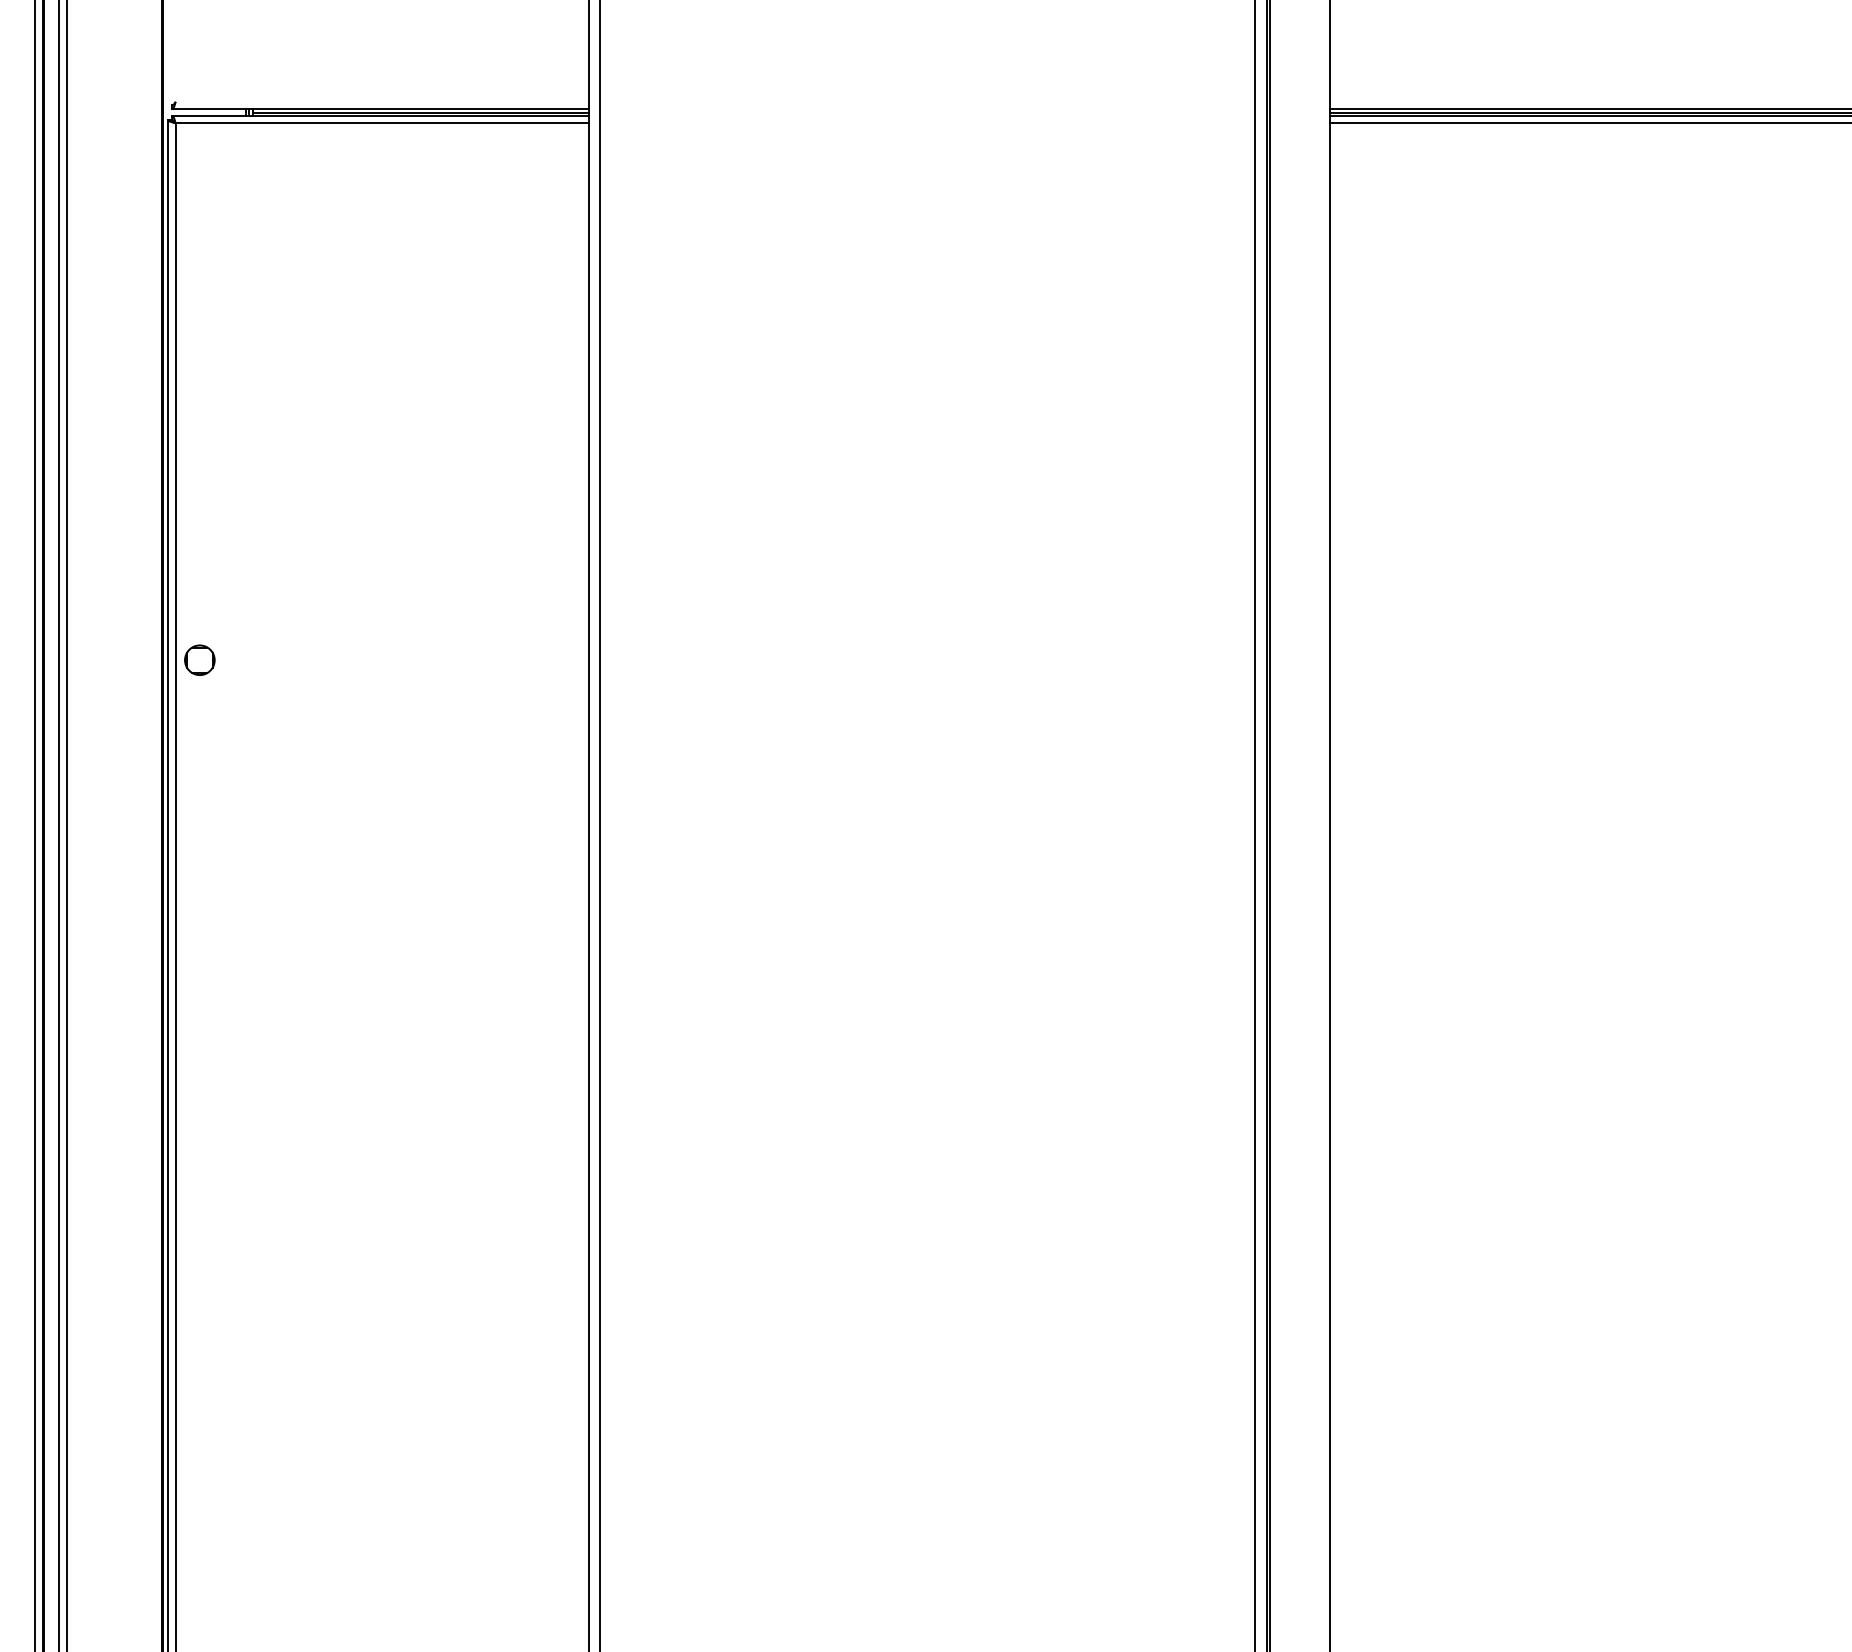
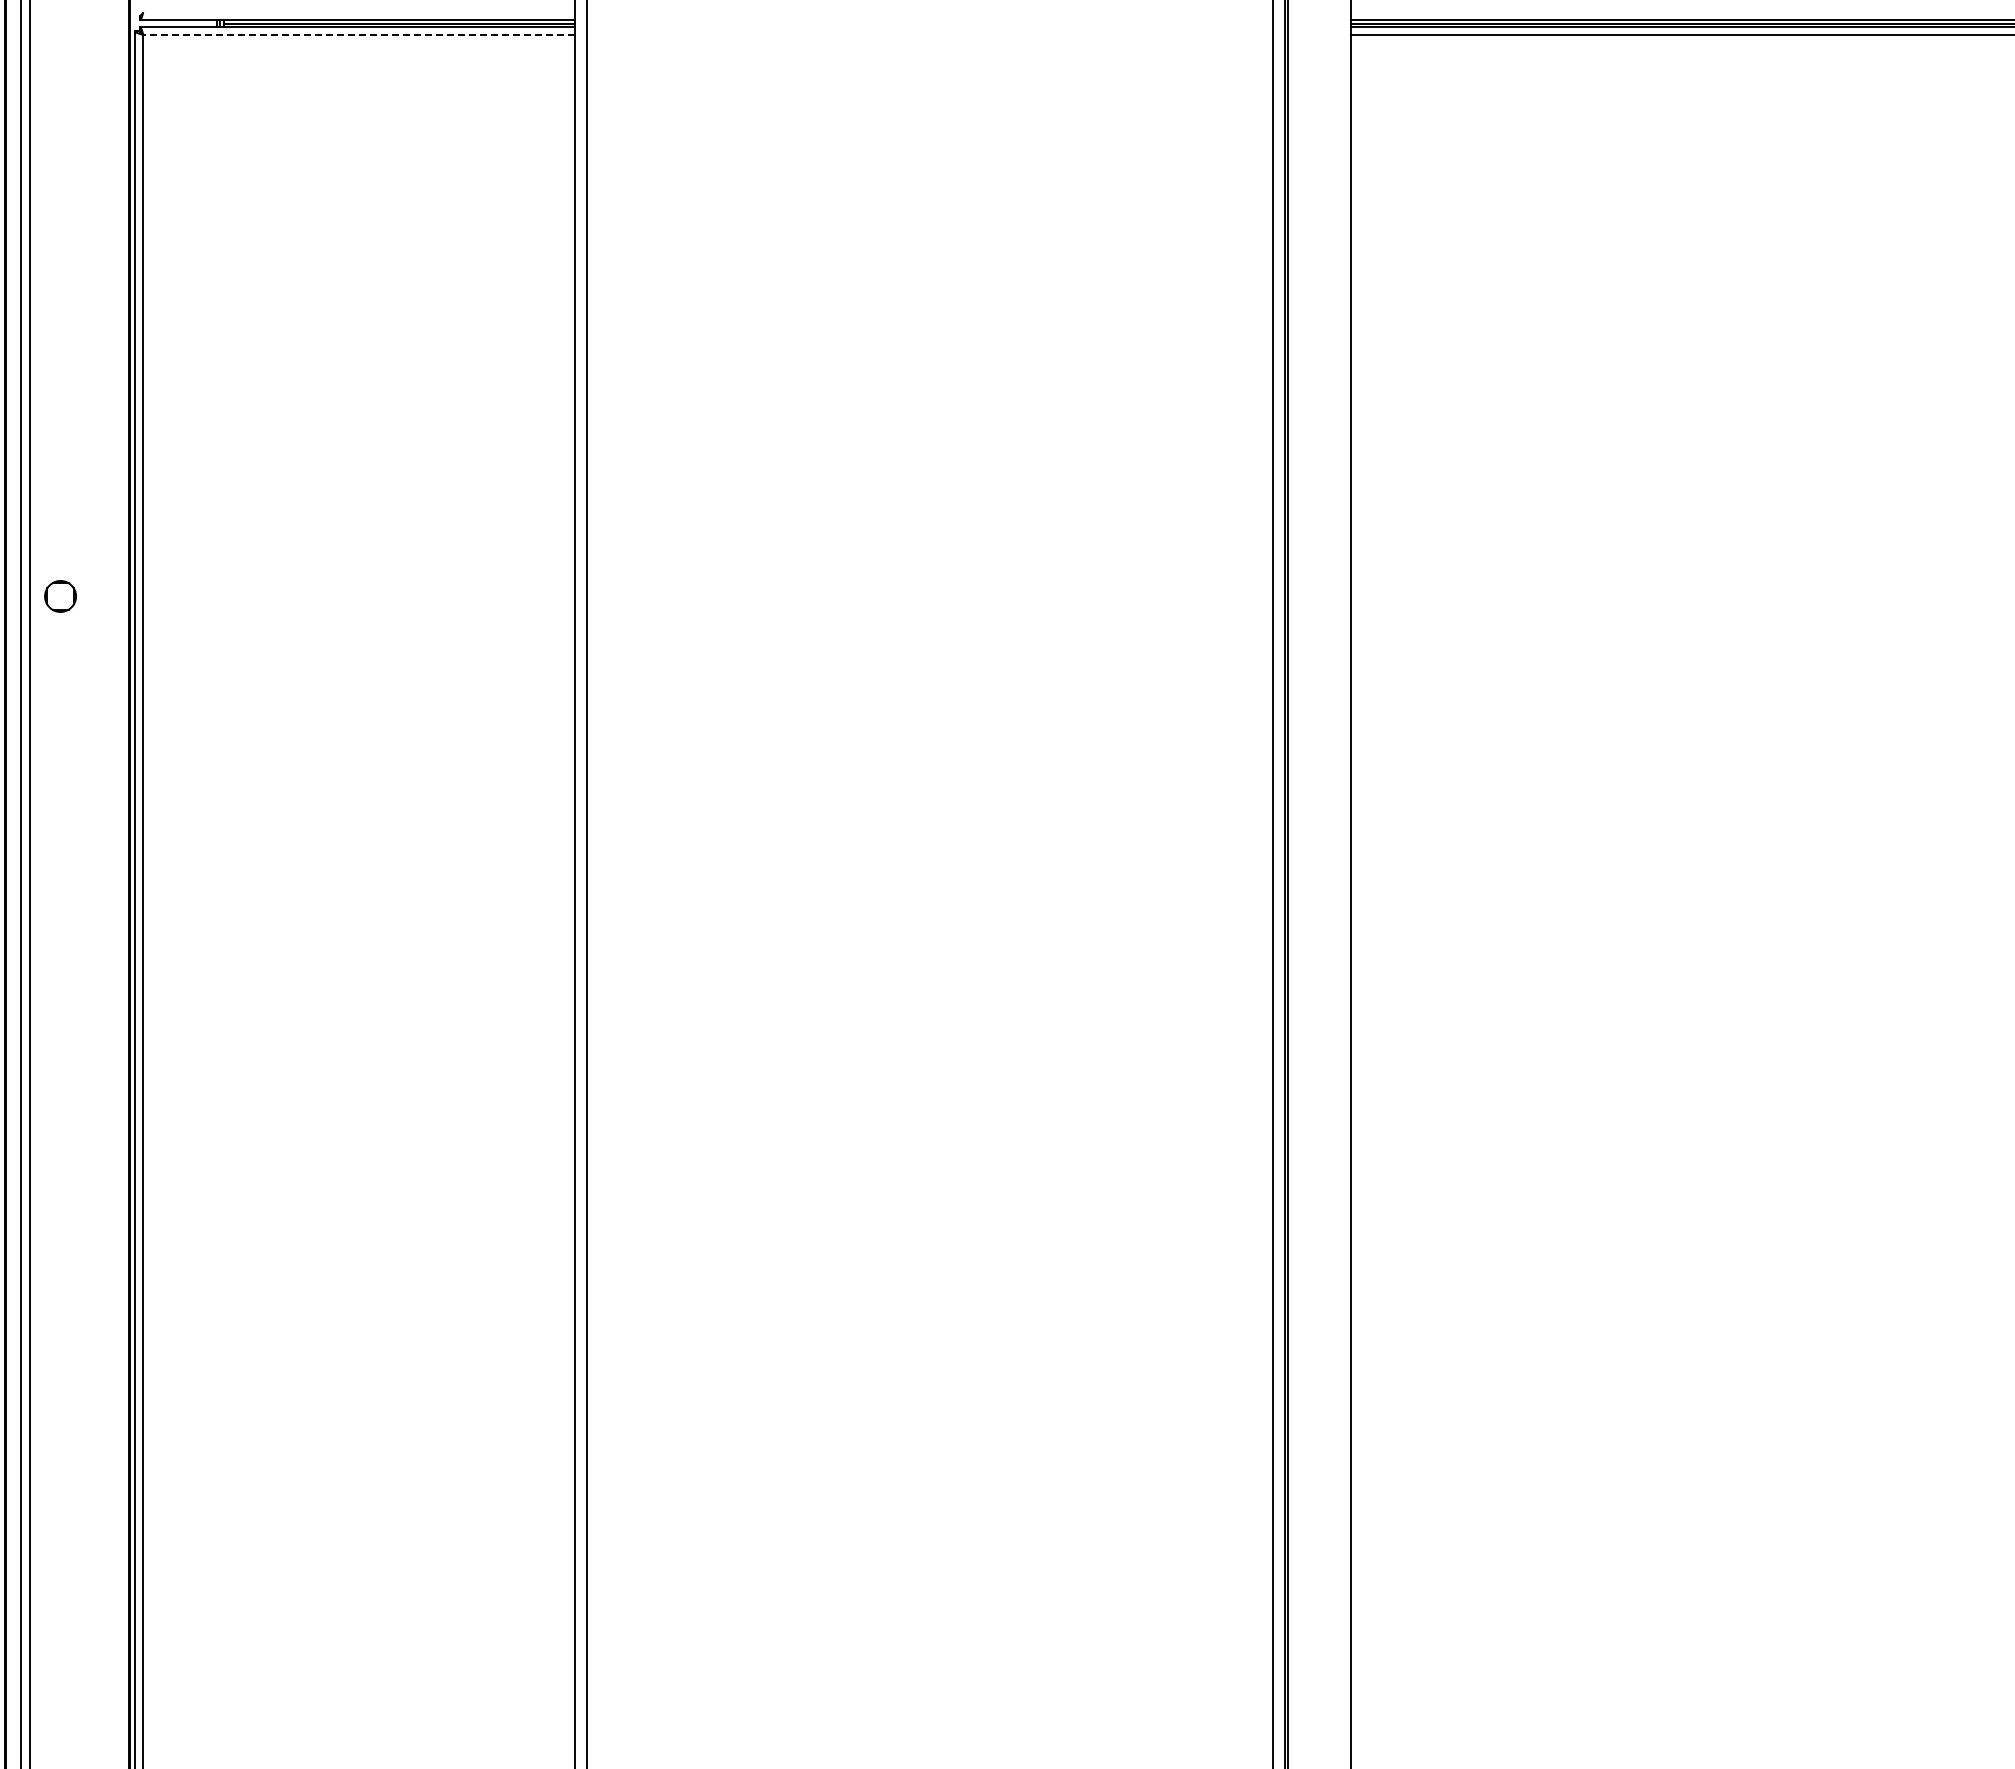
line: (381, 123) -> (358, 34), solid -> dashed
circle: (199, 660) -> (60, 596), moved

